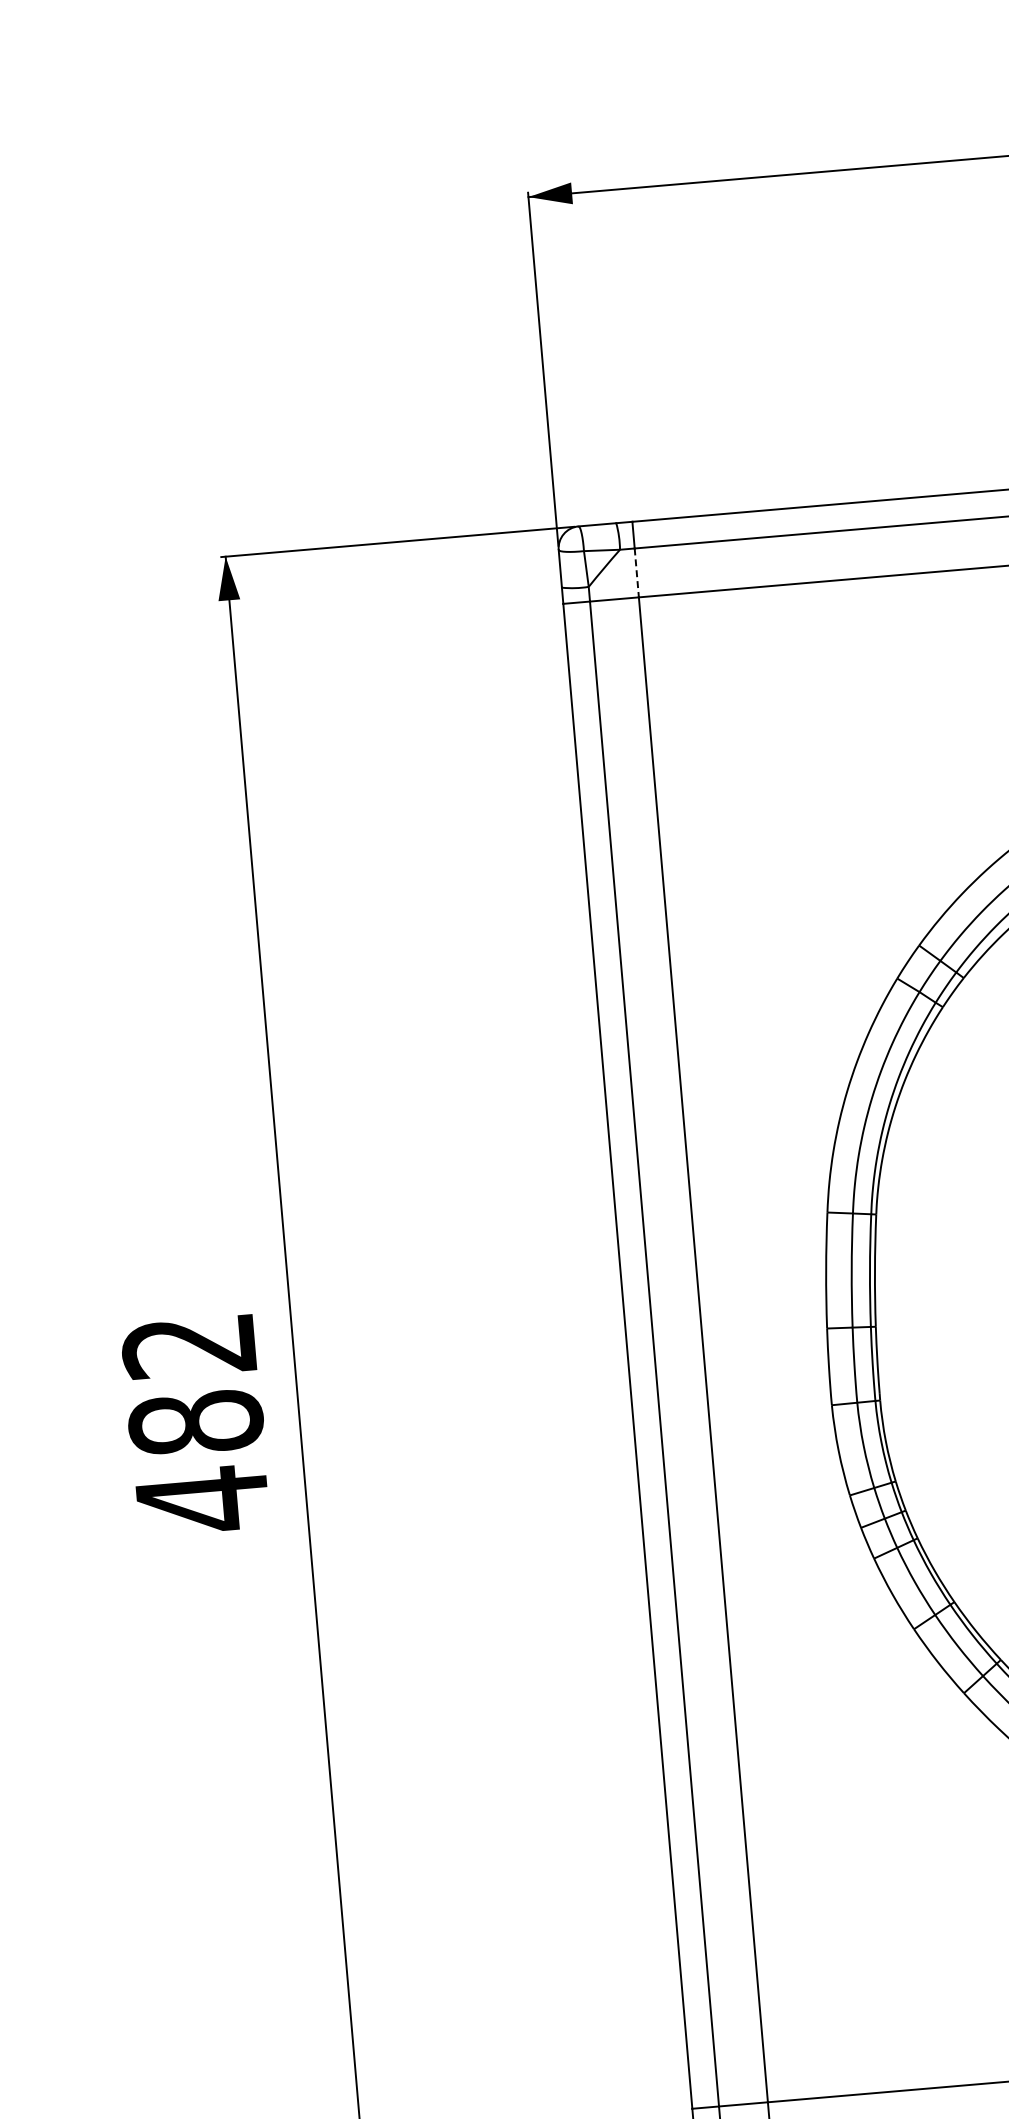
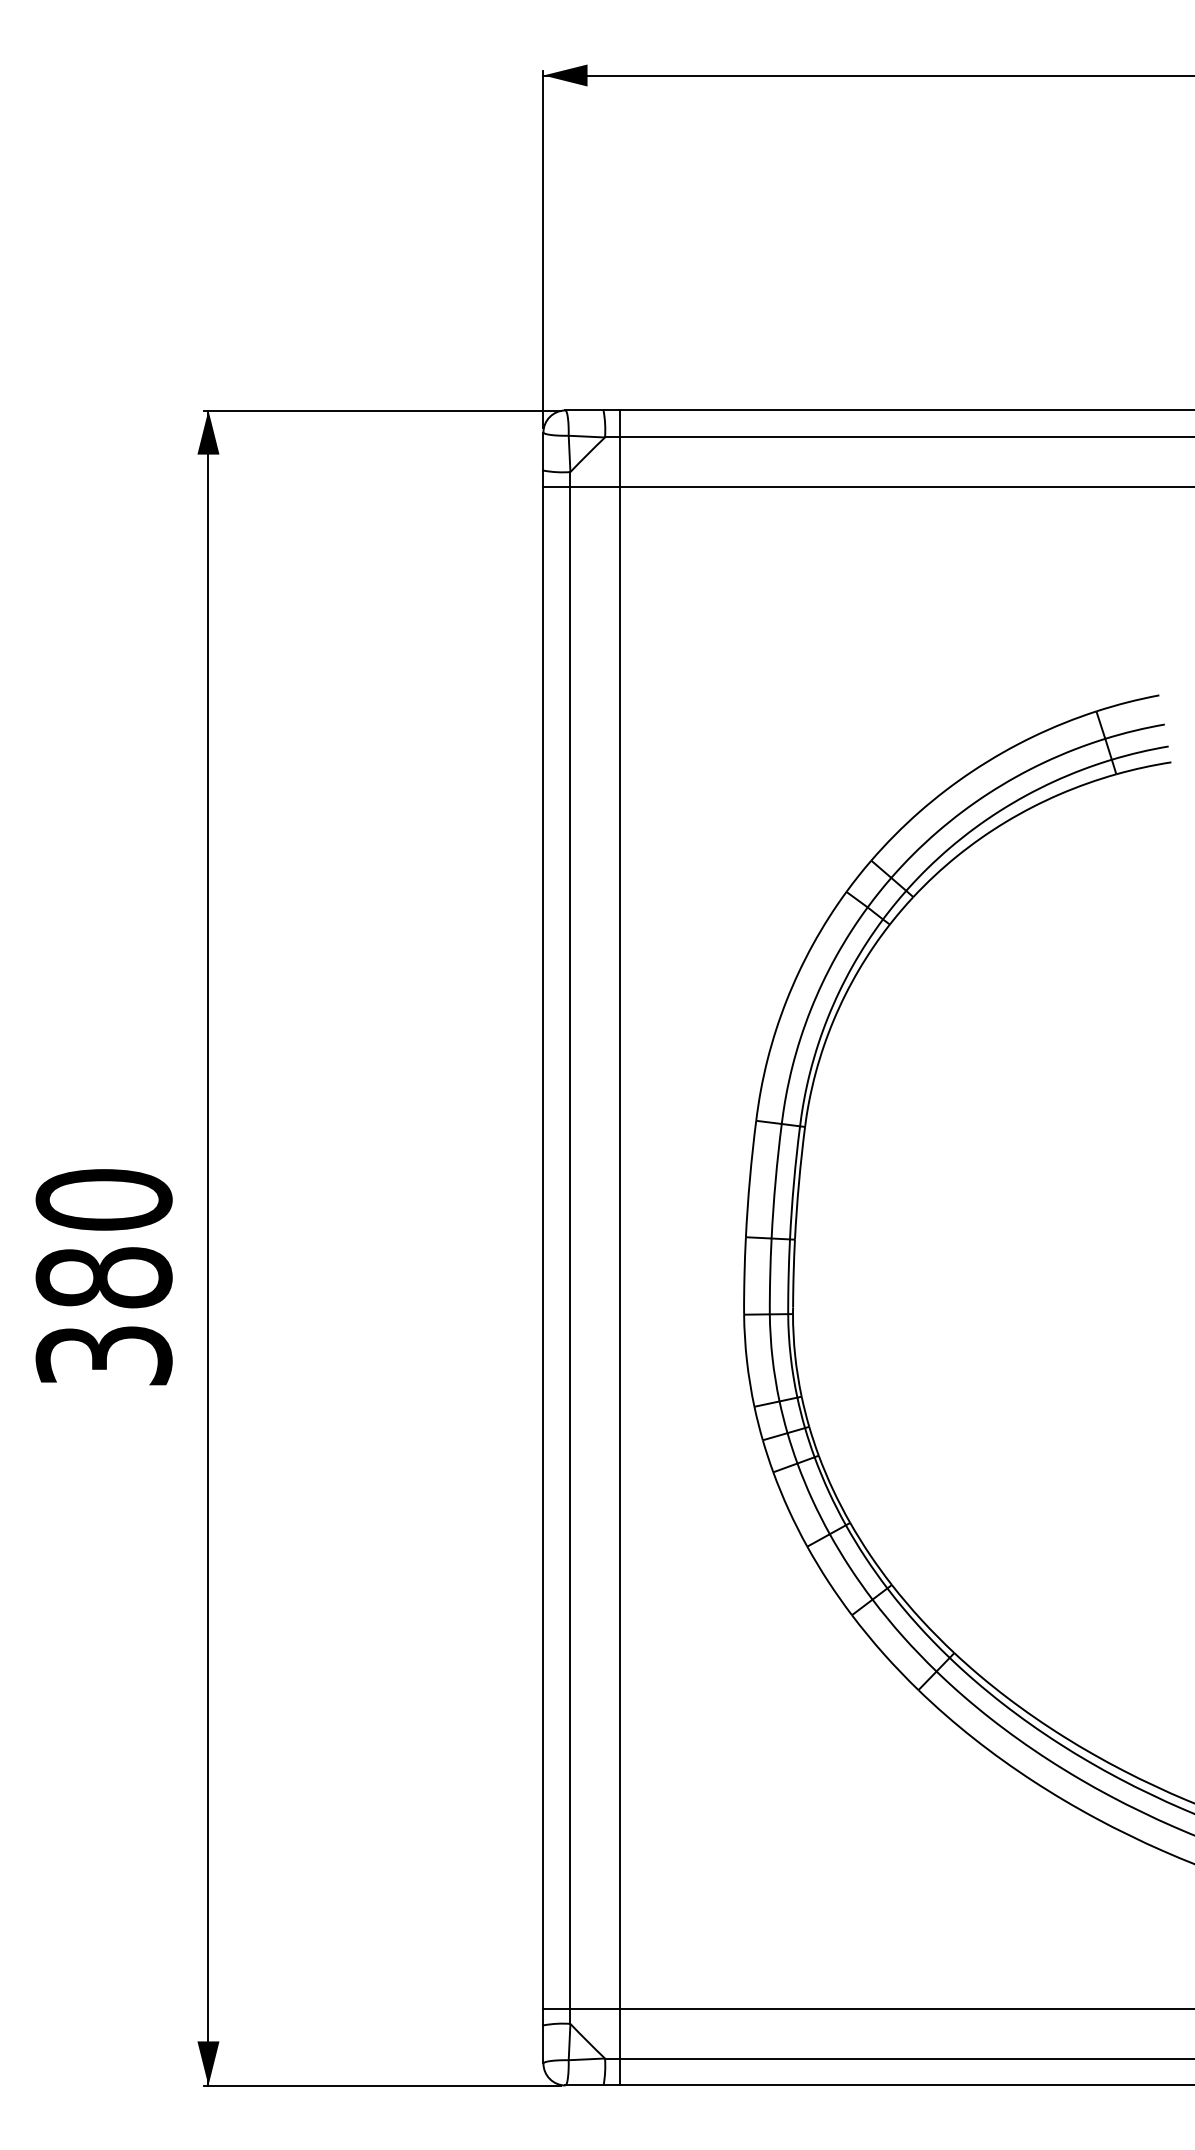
line: (636, 573) -> (619, 462), dashed -> solid
text: (195, 1423) -> (103, 1278), 482 -> 380

